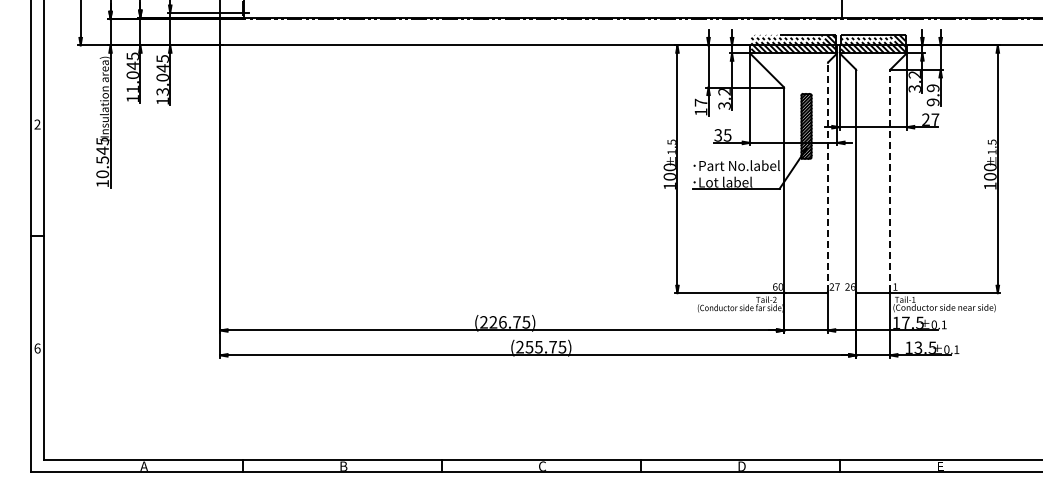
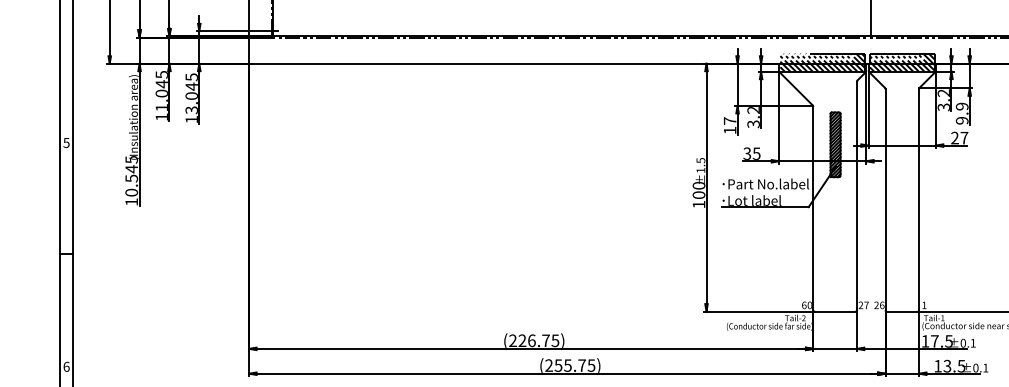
text: (37, 124) -> (66, 142), 2 -> 5
line: (827, 177) -> (856, 195), dashed -> solid
line: (890, 180) -> (919, 198), dashed -> solid

